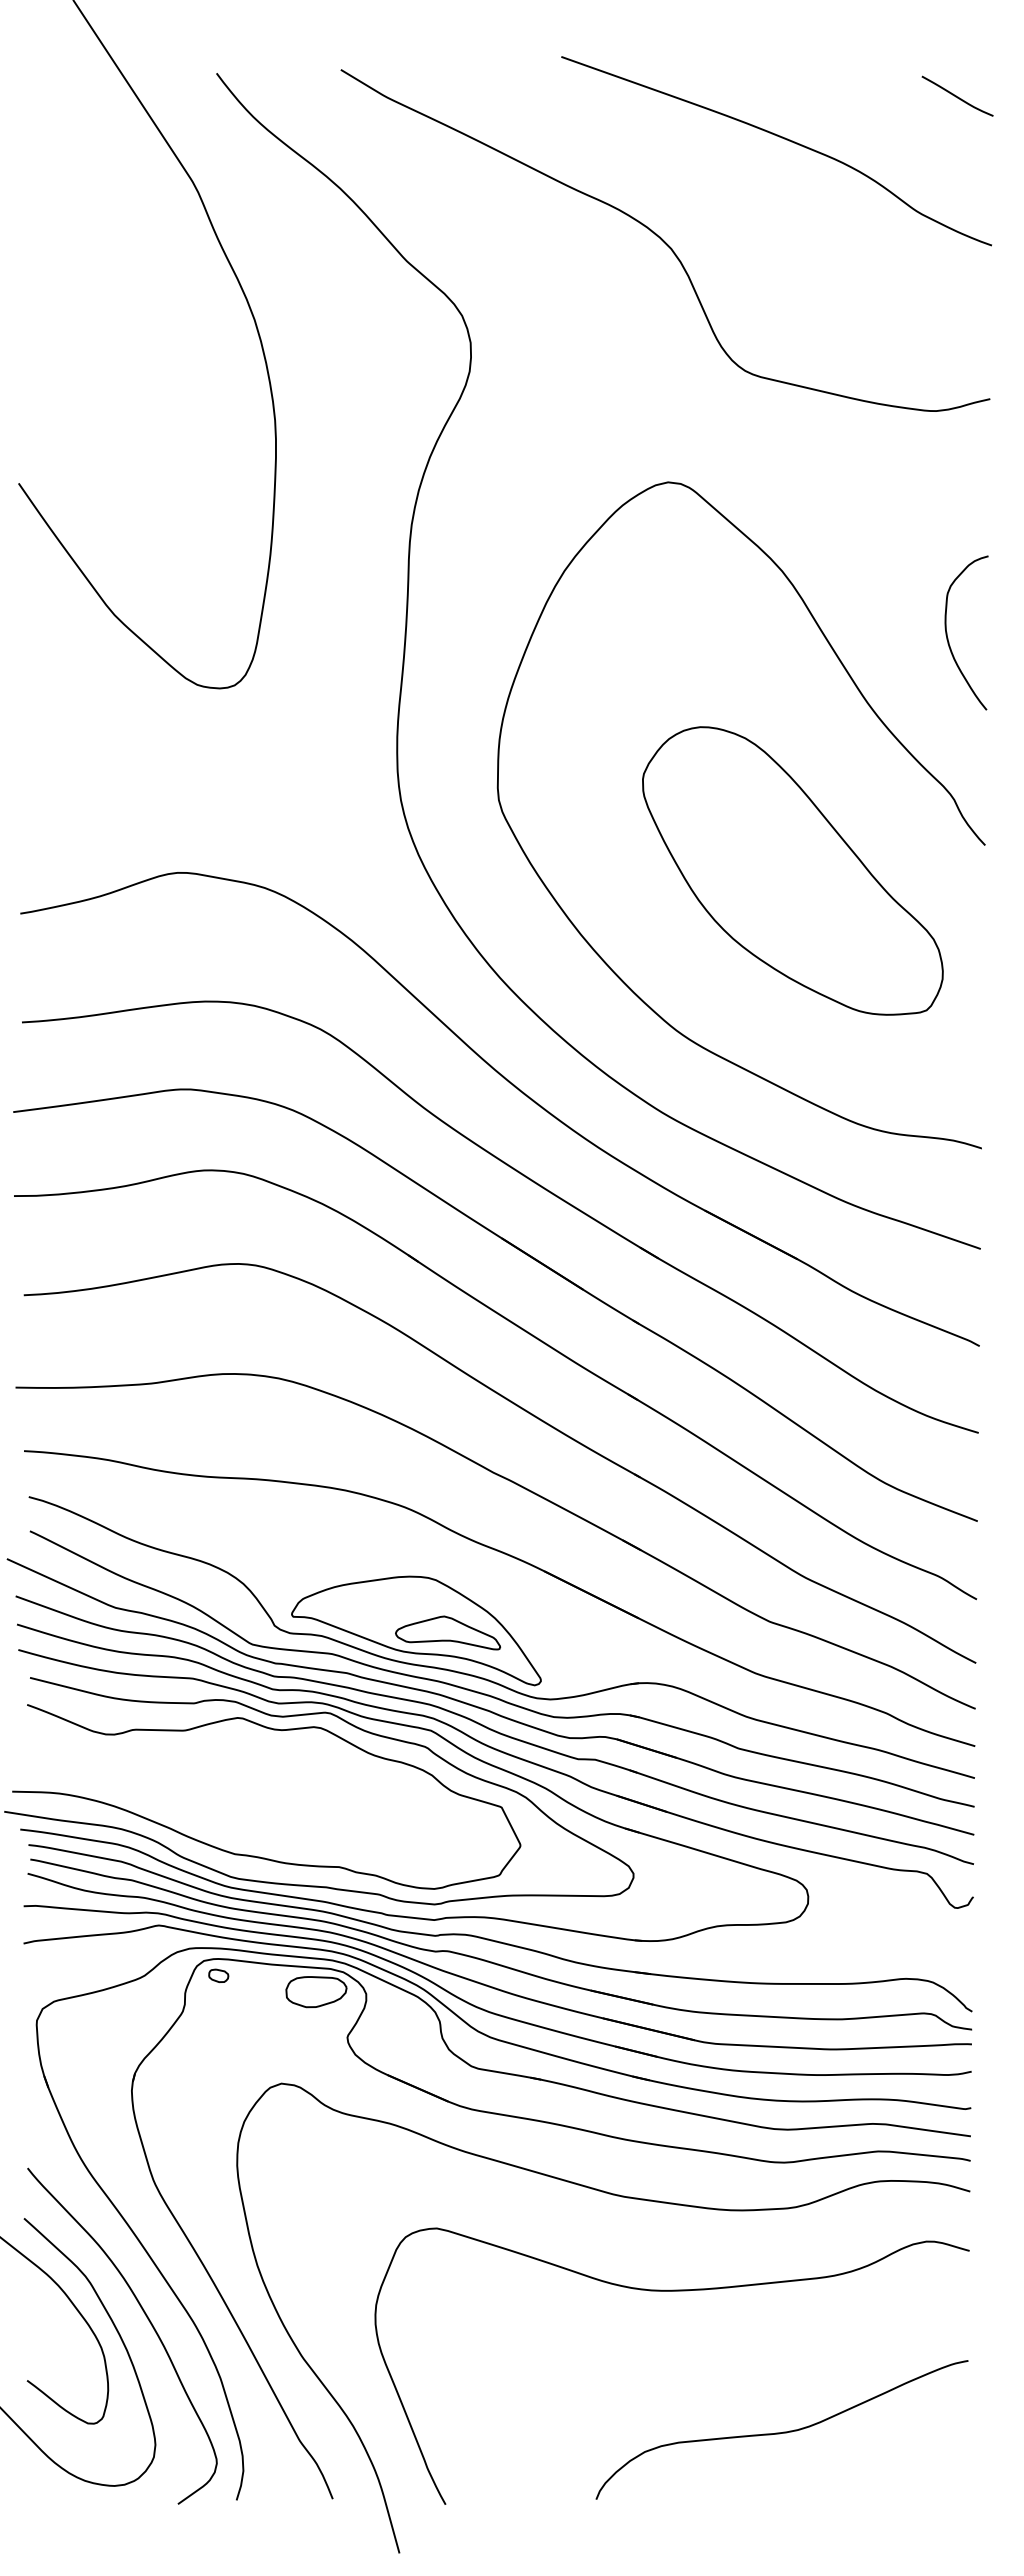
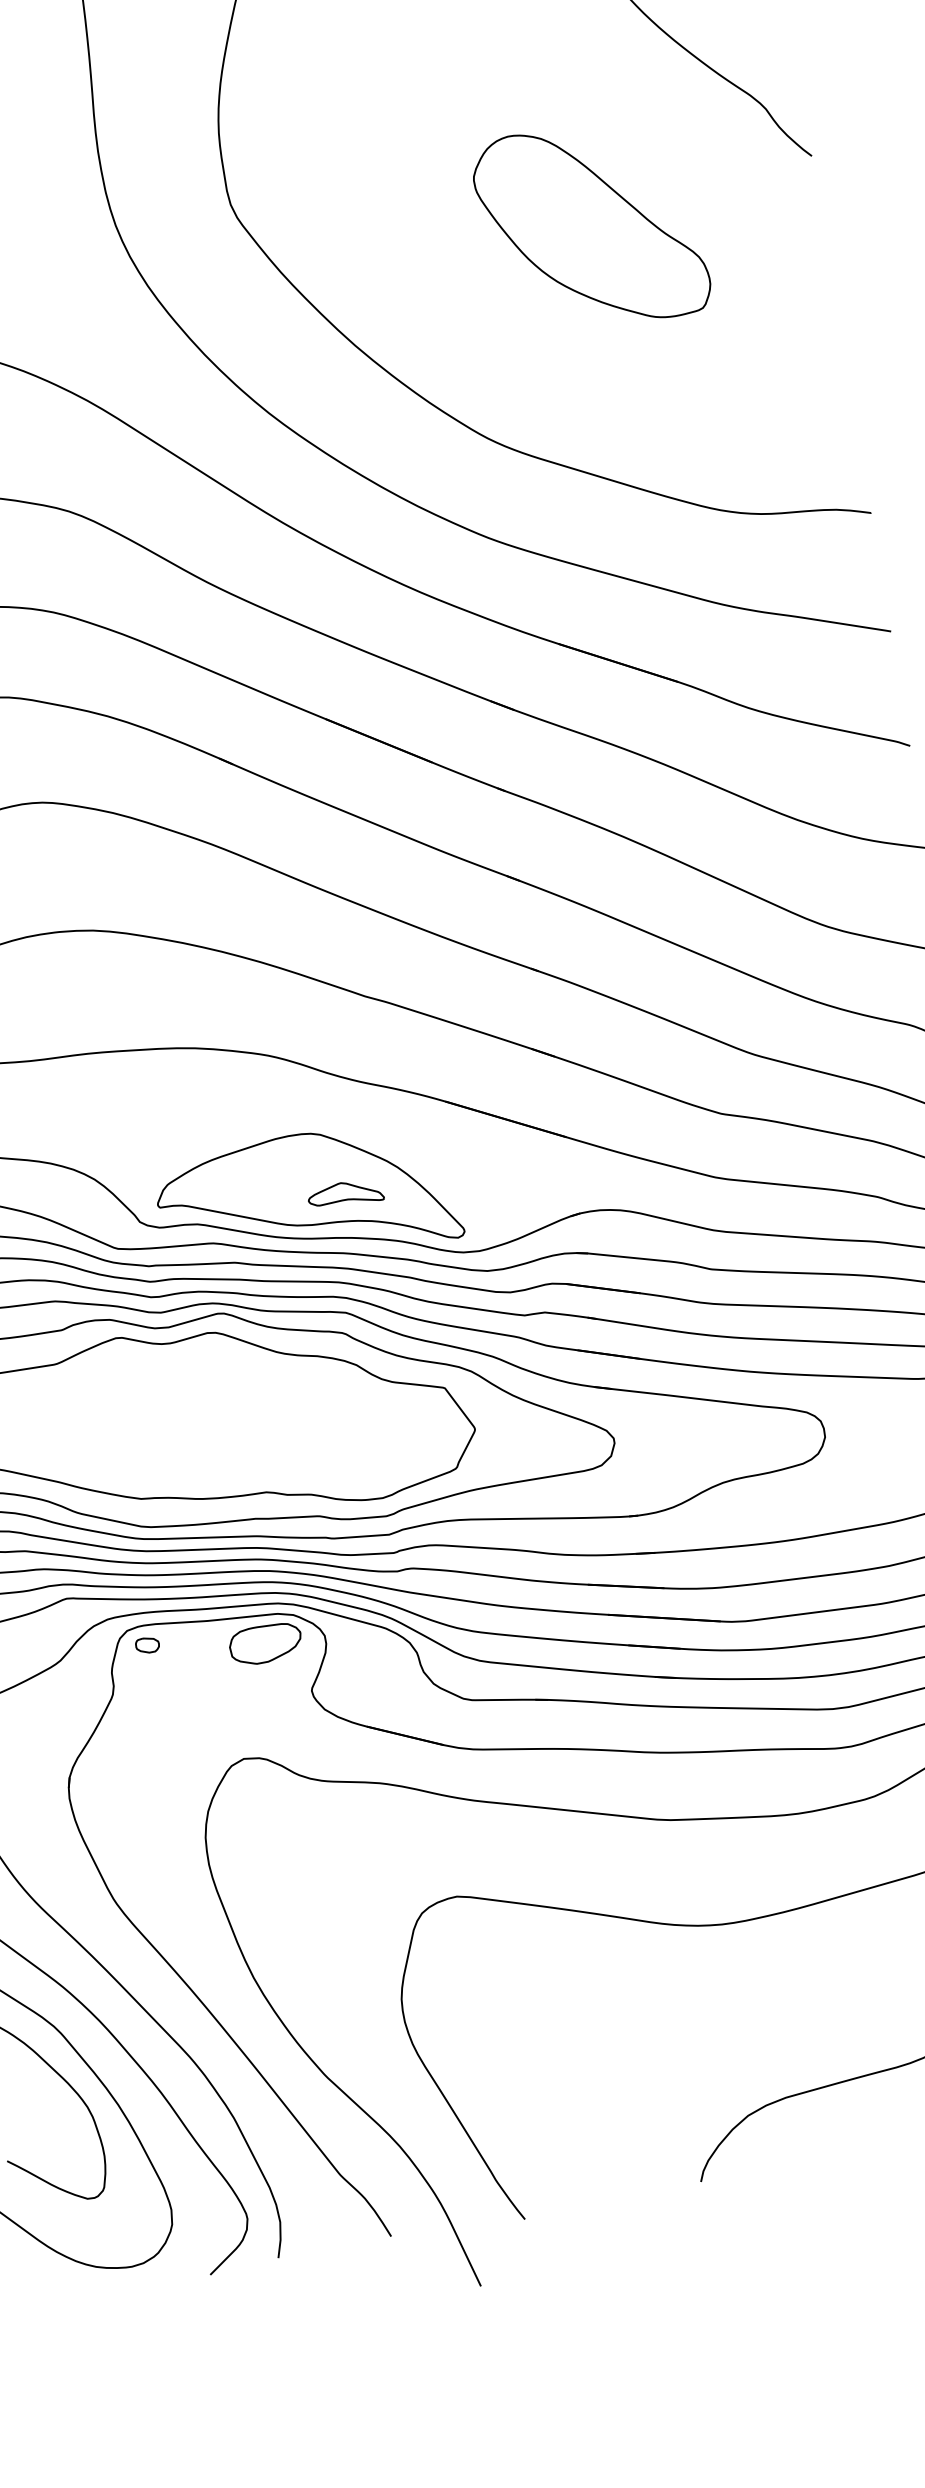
part: (792, 870) -> (590, 225), size x0.6
part: (448, 1632) -> (345, 1193), size x0.6

